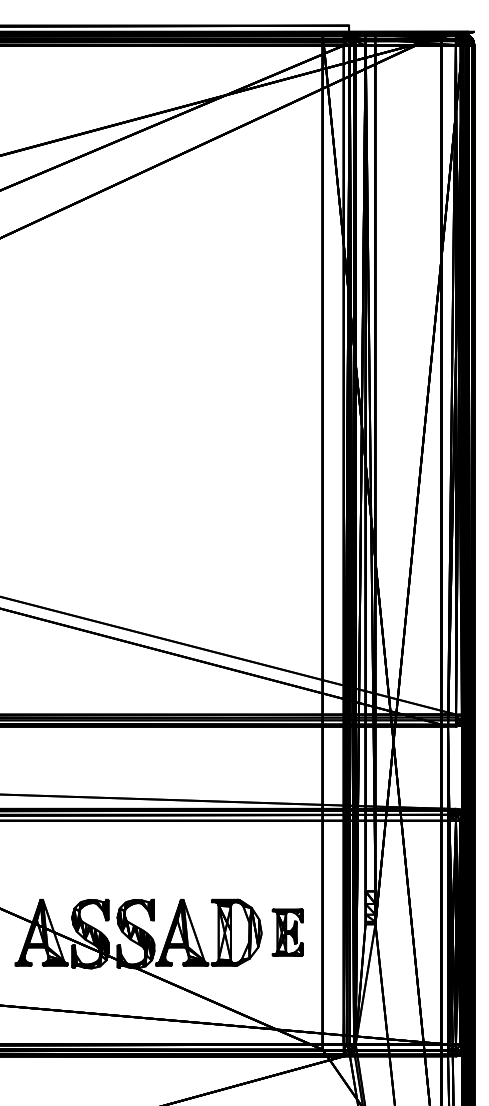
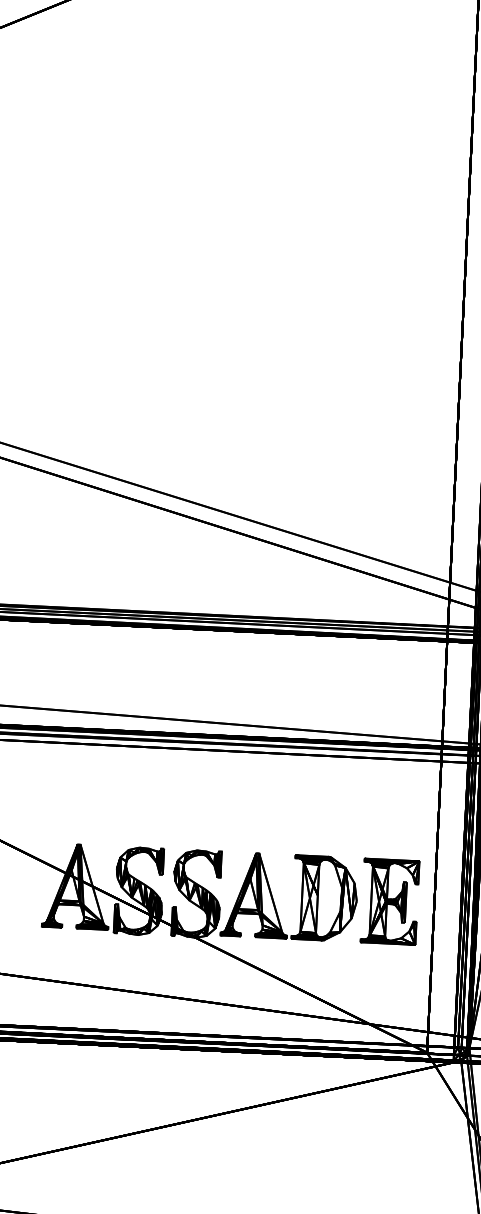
part: (287, 932) -> (389, 901), size x1.43

